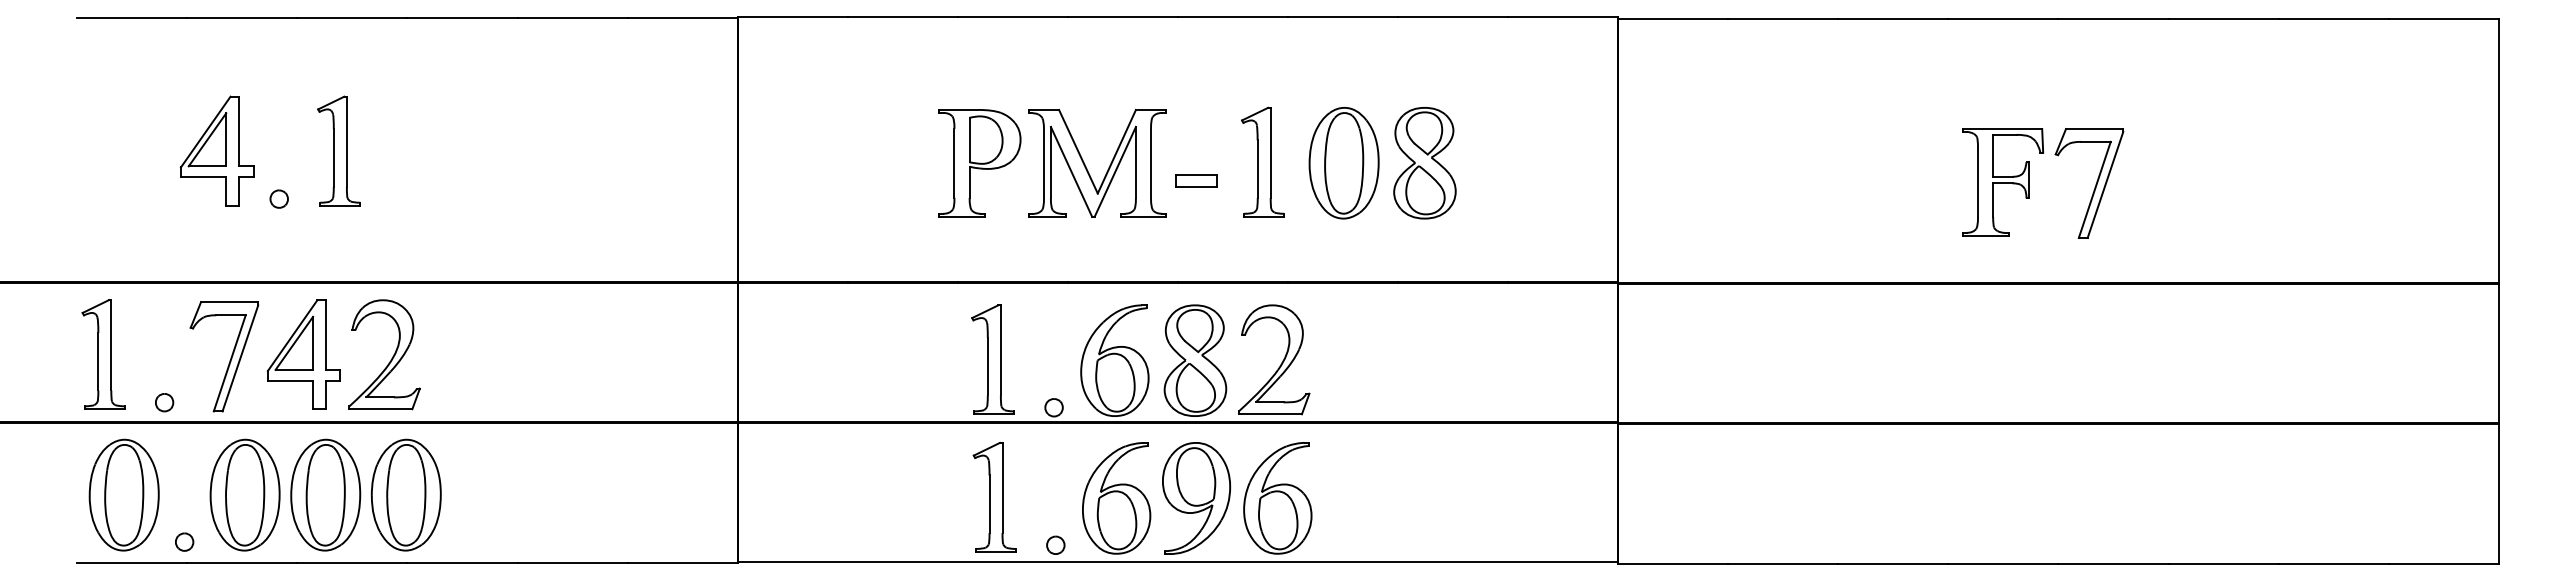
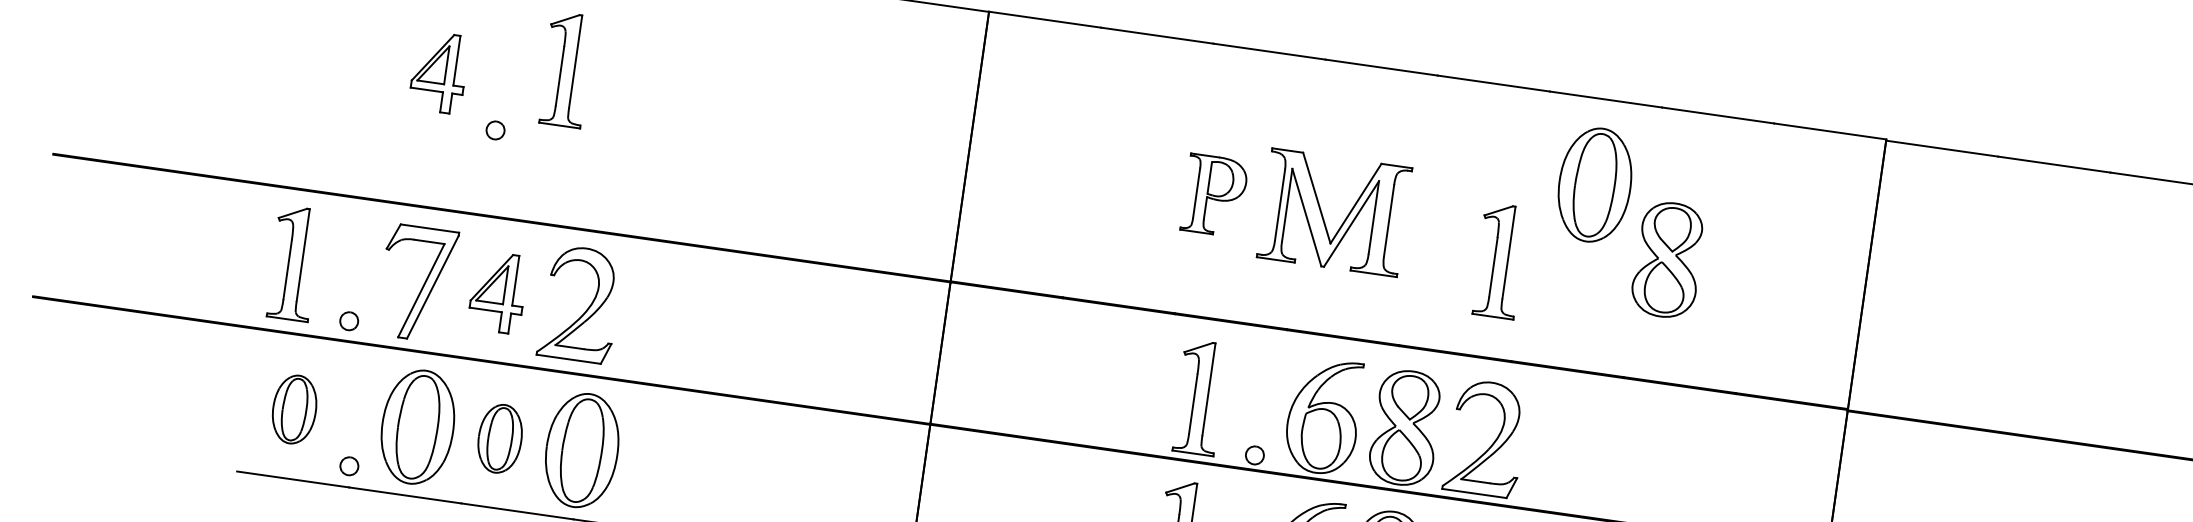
part: (216, 150) -> (438, 71), size x0.7
part: (338, 150) -> (565, 69), moved
part: (1262, 161) -> (1499, 260), moved
part: (979, 163) -> (1214, 195), size x0.7
part: (1343, 163) -> (1594, 185), moved
part: (1196, 180) -> (1432, 244), removed
part: (303, 354) -> (497, 292), size x0.7
part: (123, 494) -> (294, 408), size x0.6
part: (325, 494) -> (499, 438), size x0.6

